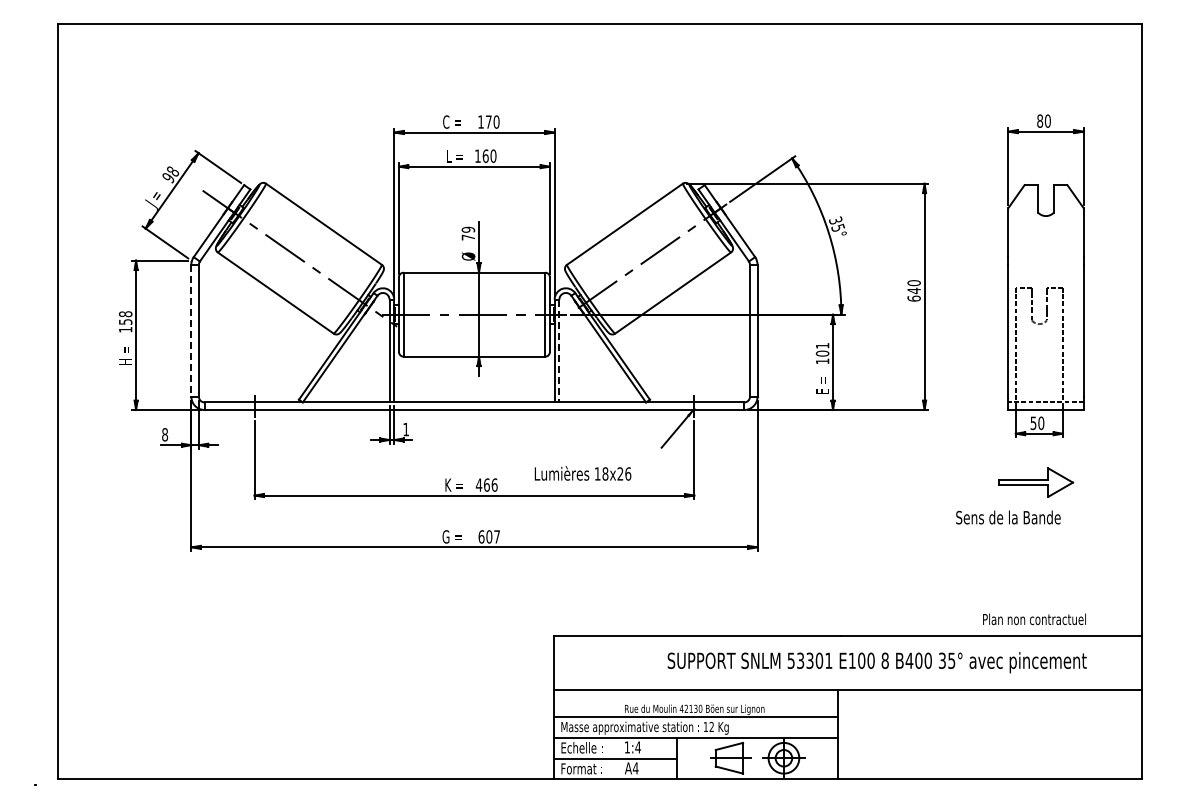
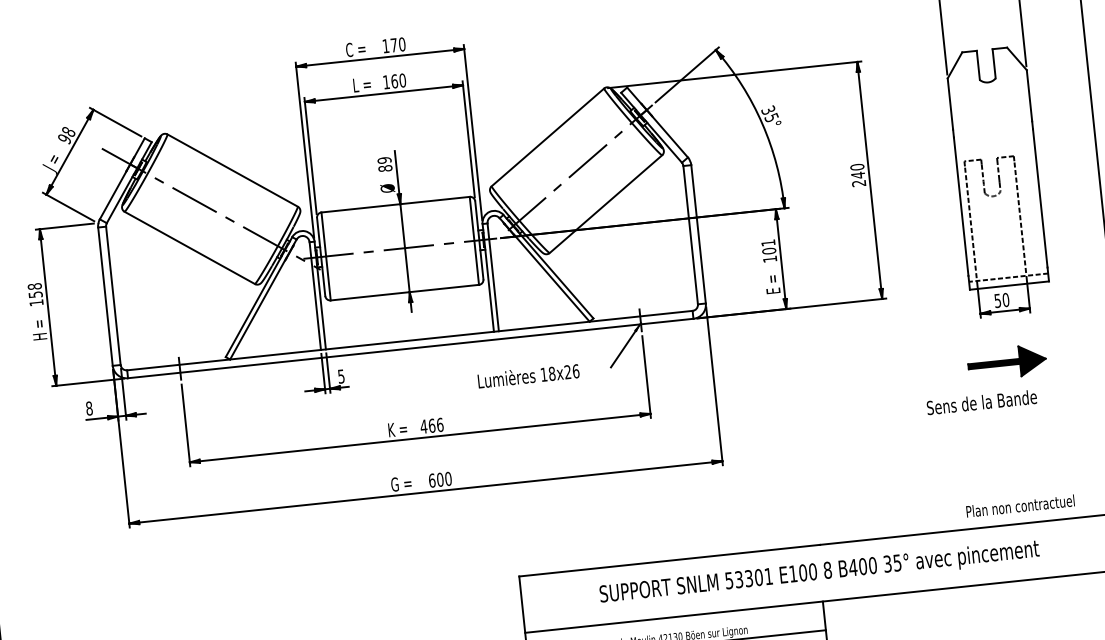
text: (468, 237) -> (385, 168), 79 -> 89
text: (913, 298) -> (858, 183), 640 -> 240
line: (191, 331) -> (105, 297), dashed -> solid
line: (559, 351) -> (493, 277), dashed -> solid
text: (405, 429) -> (340, 376), 1 -> 5
text: (582, 473) -> (528, 375), moved
fill: (1035, 482) -> (1006, 362), added
text: (497, 536) -> (448, 478), 607 -> 600
text: (876, 662) -> (818, 573), moved

